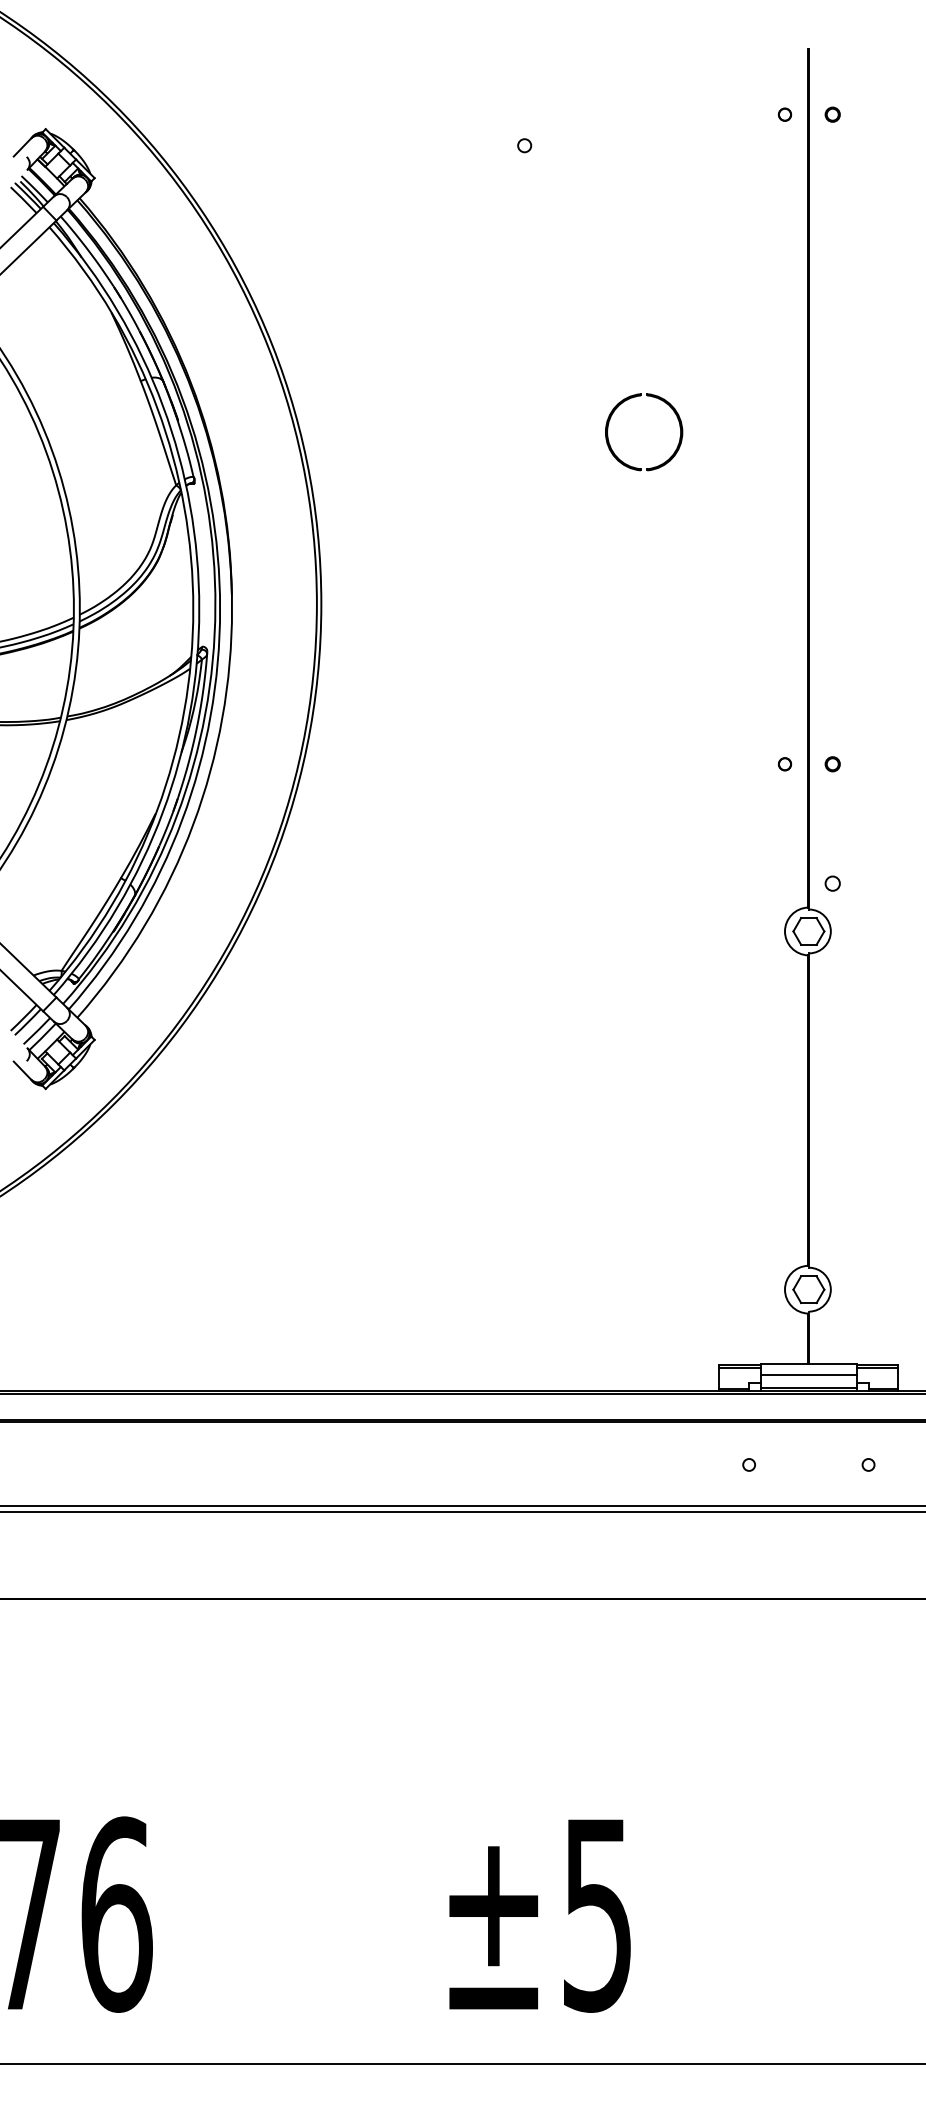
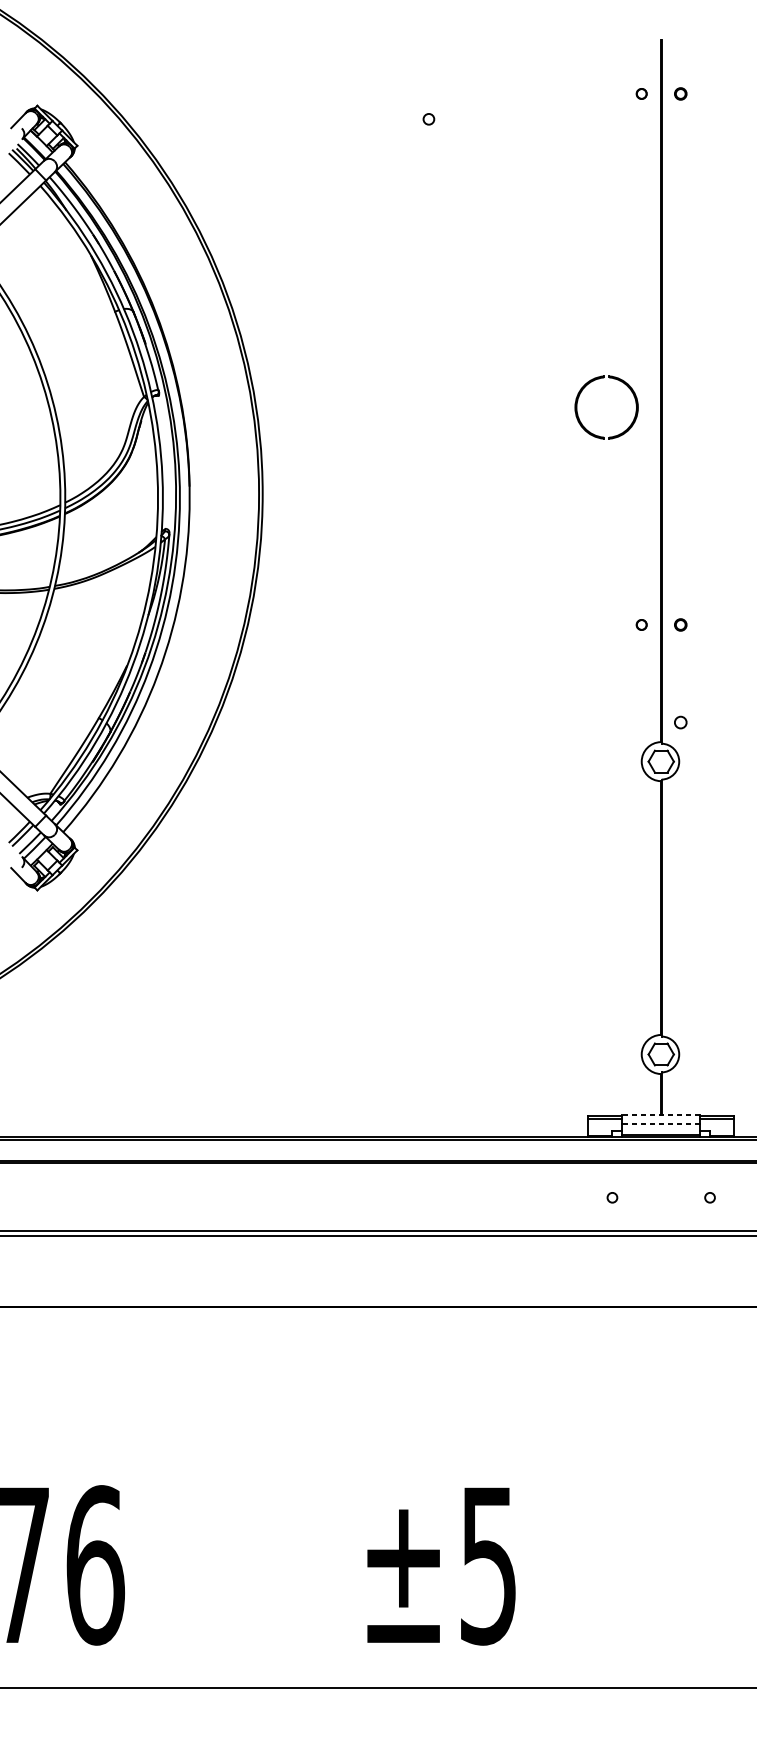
part: (673, 452) -> (630, 424), moved
line: (808, 1363) -> (660, 1114), solid -> dashed
line: (808, 1375) -> (660, 1124), solid -> dashed

